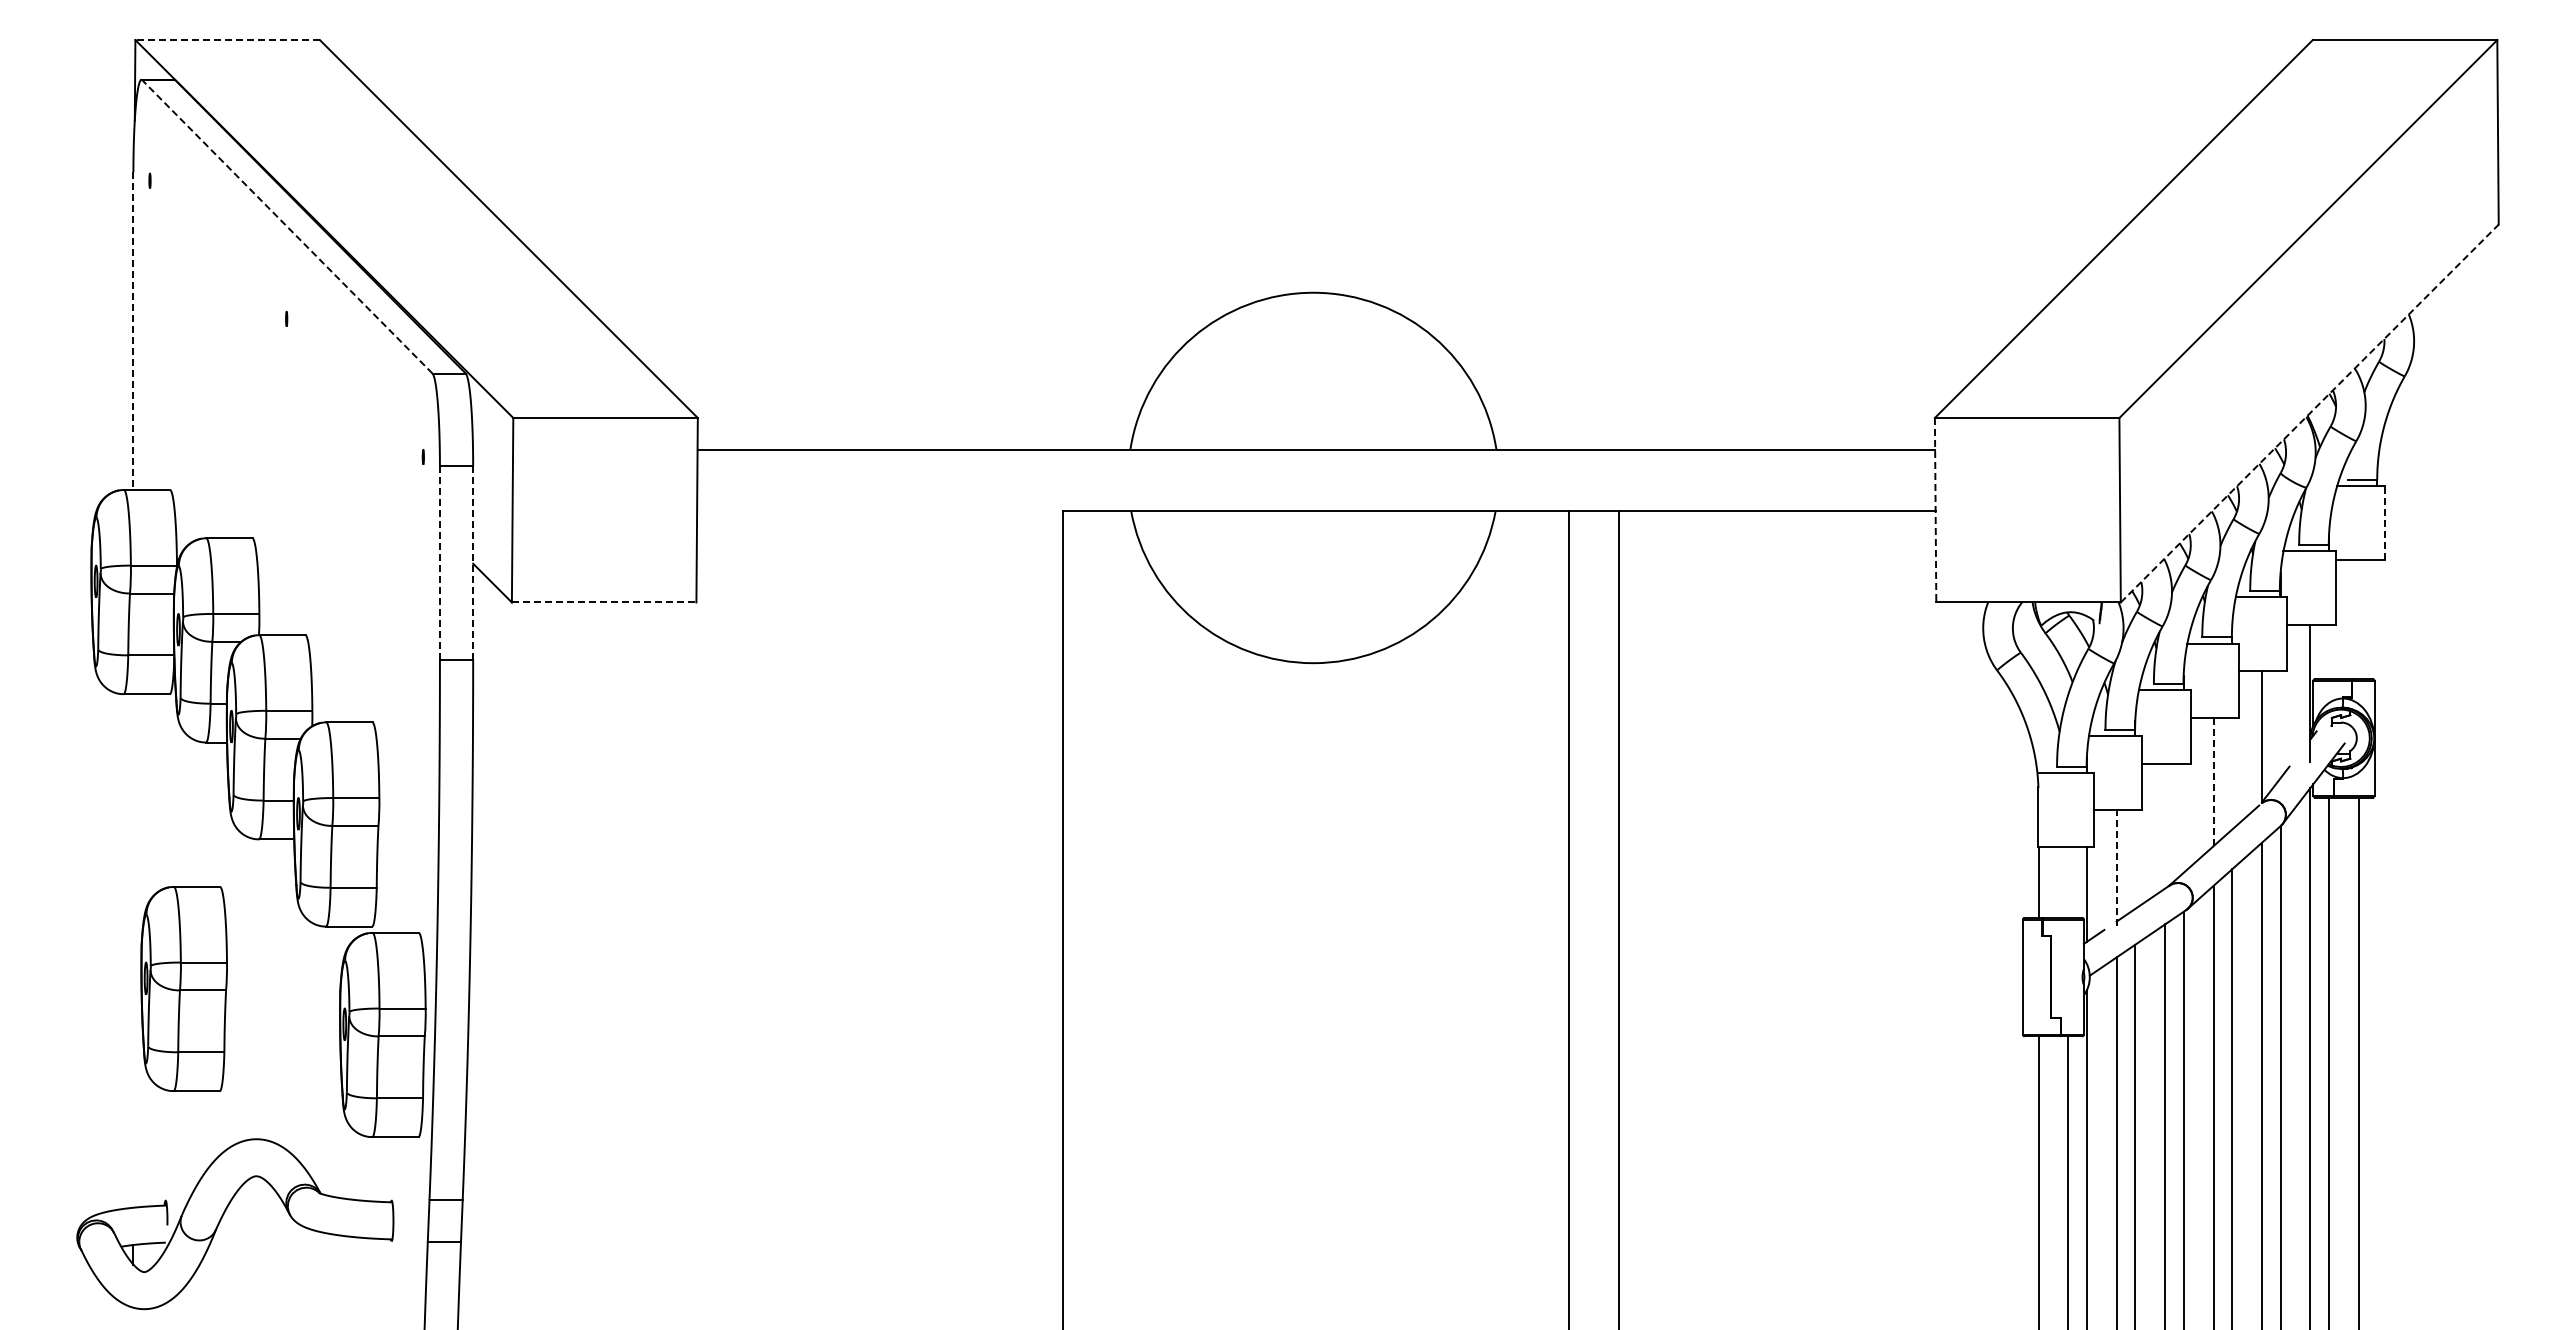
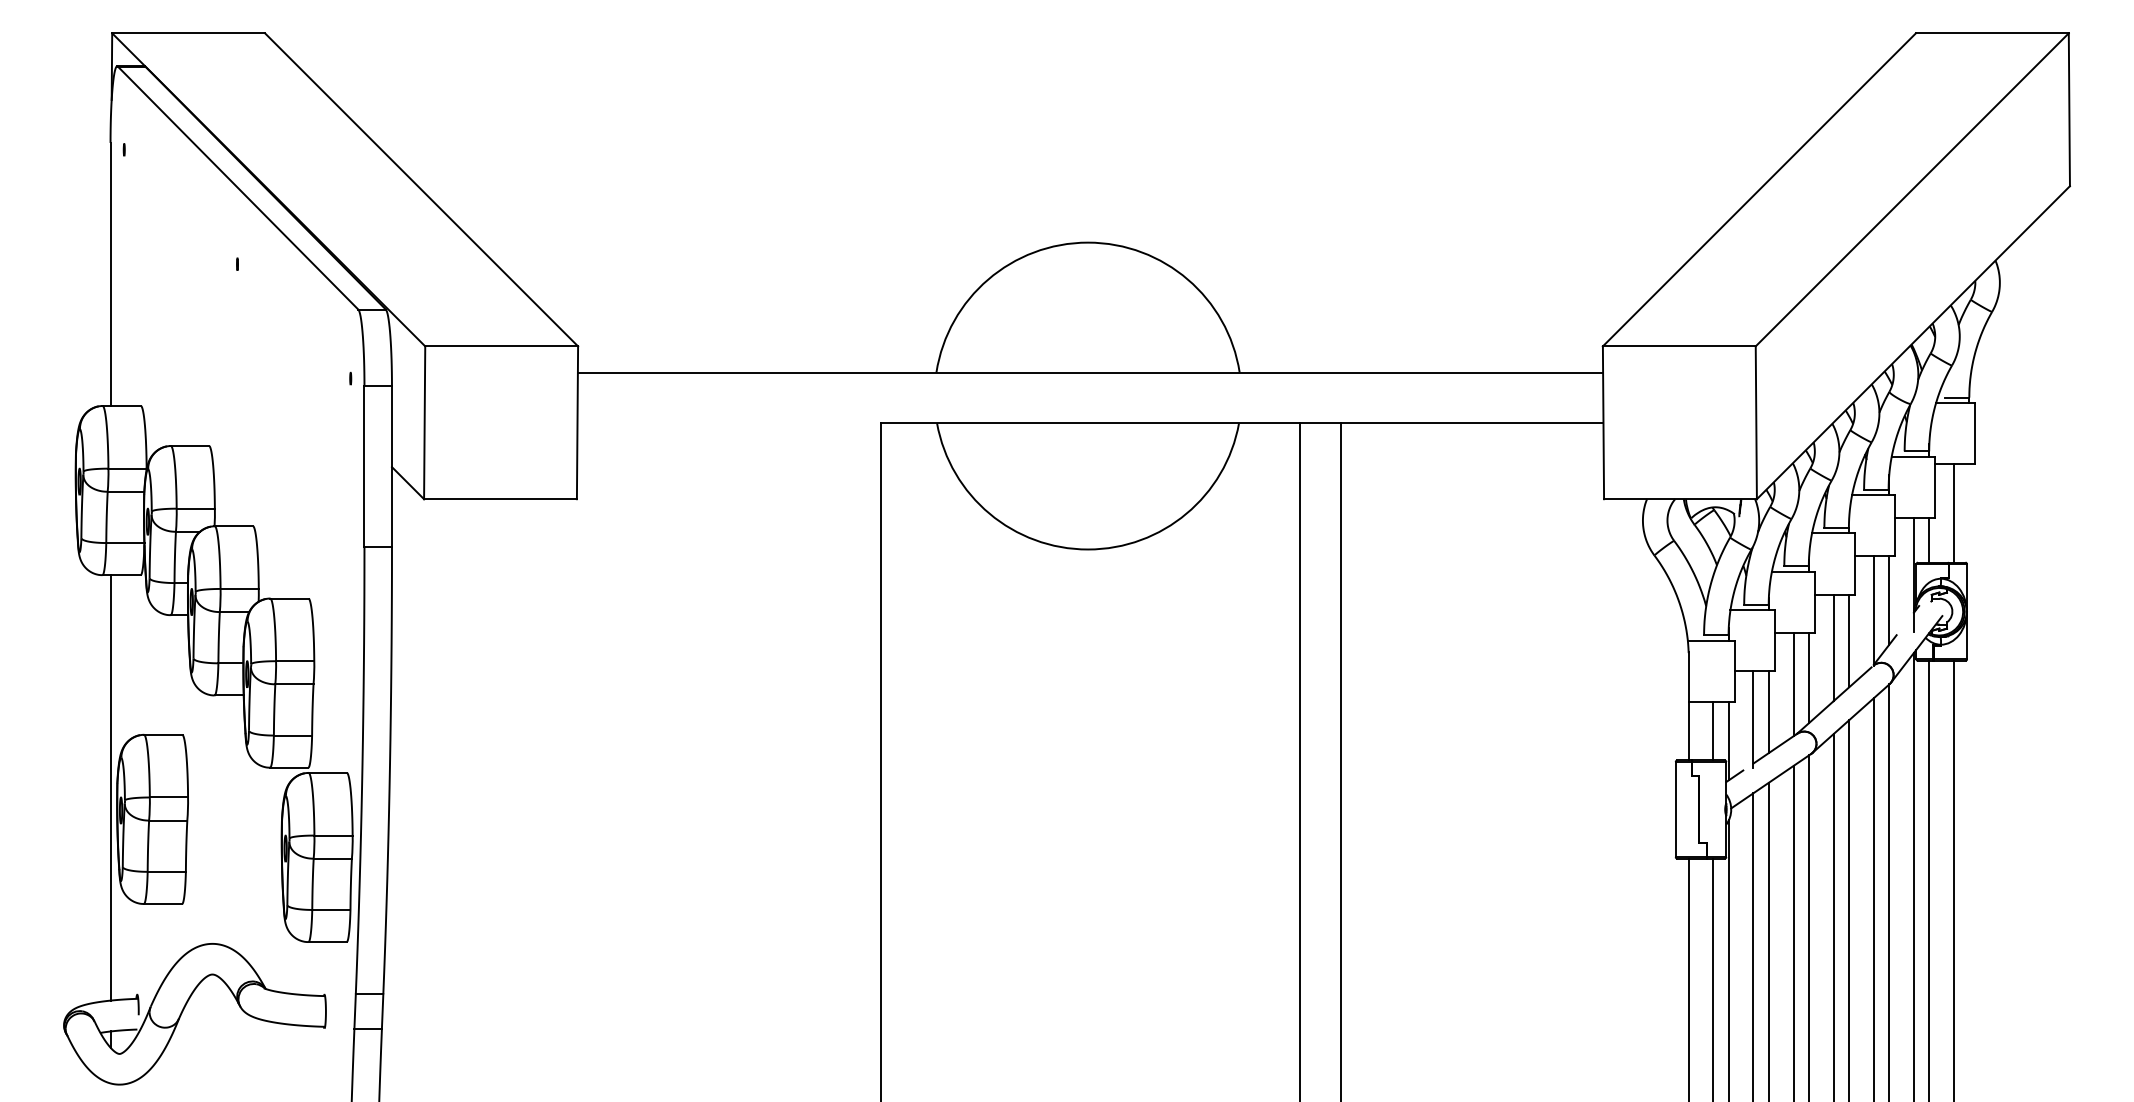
line: (227, 40) -> (188, 33), dashed -> solid
line: (287, 226) -> (238, 187), dashed -> solid
line: (133, 331) -> (110, 274), dashed -> solid
line: (2310, 413) -> (1914, 342), dashed -> solid
line: (1935, 510) -> (1603, 423), dashed -> solid
line: (2384, 522) -> (1975, 432), dashed -> solid
line: (439, 562) -> (364, 466), dashed -> solid
line: (473, 562) -> (392, 466), dashed -> solid
line: (604, 602) -> (500, 499), dashed -> solid
line: (2358, 619) -> (1953, 513), added
line: (2329, 652) -> (1929, 540), added
line: (2280, 724) -> (1889, 600), added
line: (2232, 773) -> (1849, 640), added
line: (2213, 781) -> (1833, 647), dashed -> solid
line: (2183, 818) -> (1808, 678), added
line: (2165, 826) -> (1793, 684), added
line: (2135, 859) -> (1769, 712), added
line: (2116, 867) -> (1753, 718), dashed -> solid
line: (2068, 882) -> (1713, 731), added
line: (133, 950) -> (110, 787), added

